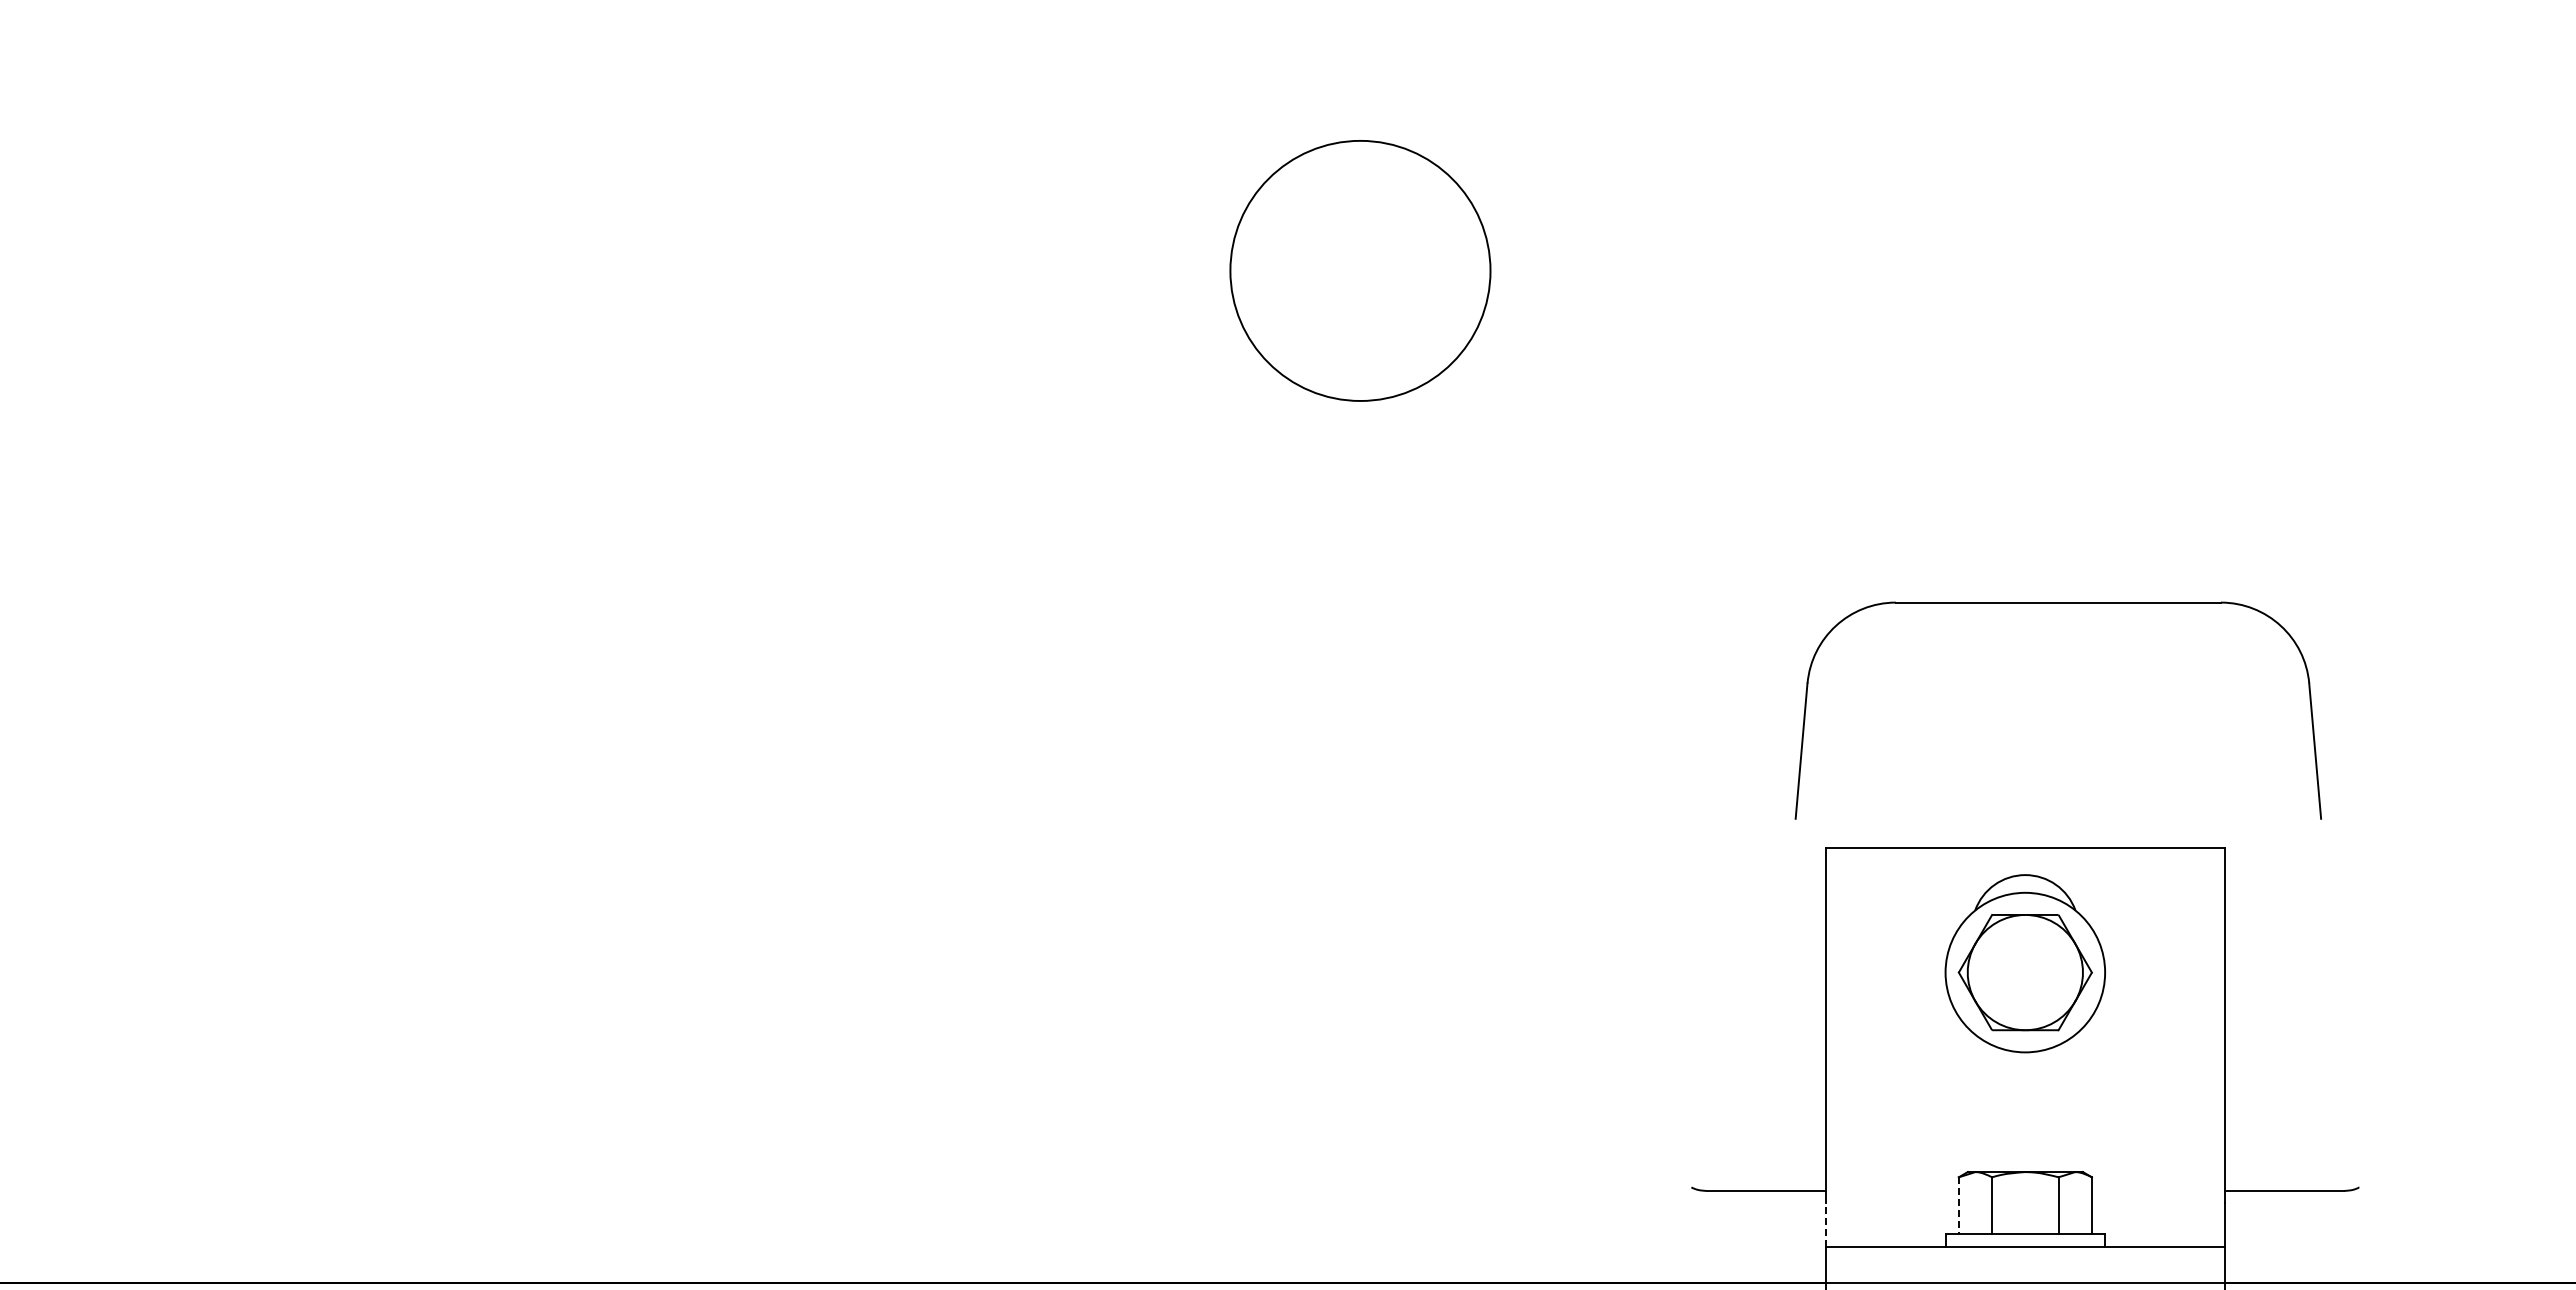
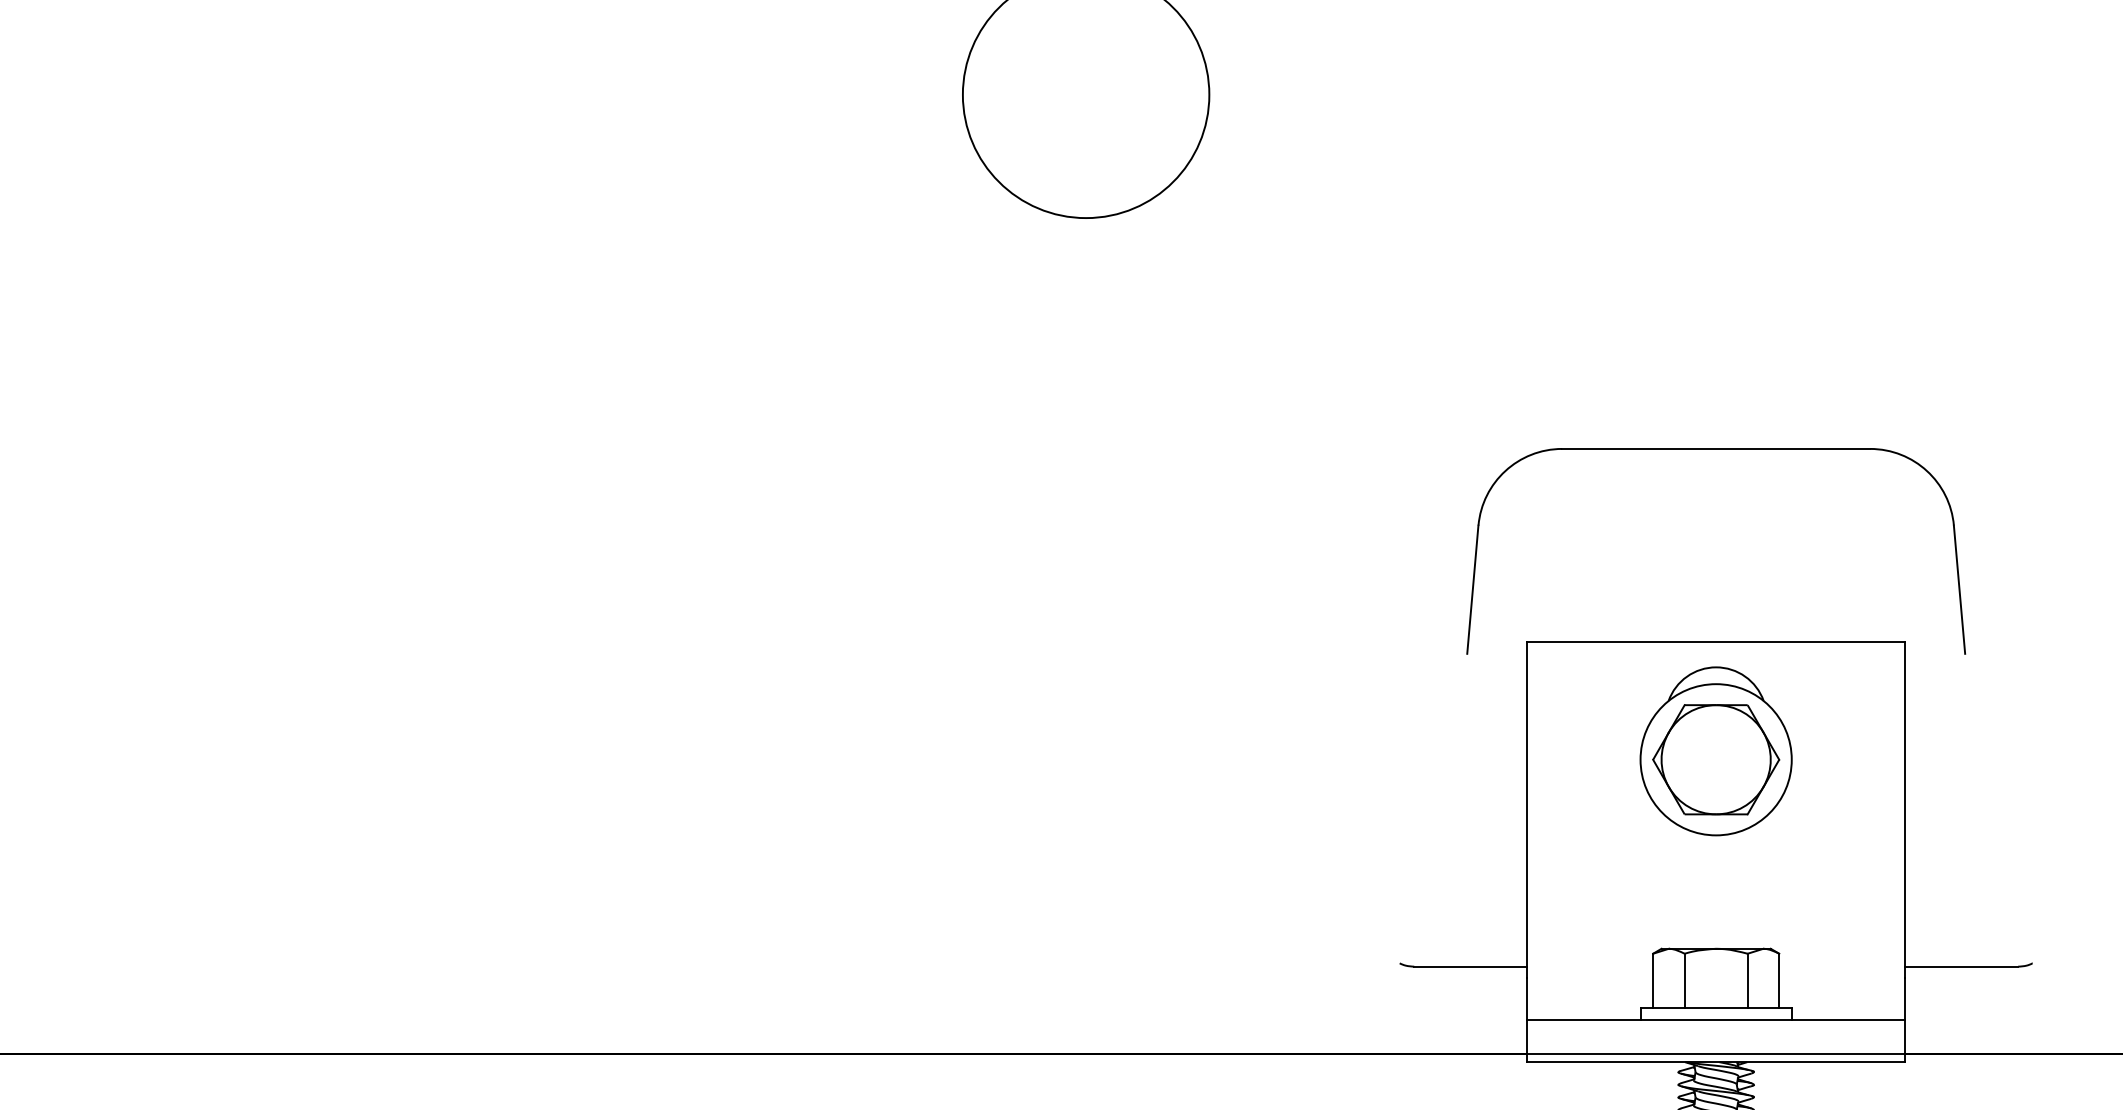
part: (2057, 603) -> (1715, 449), moved
line: (1958, 1206) -> (1652, 981), dashed -> solid
line: (1825, 1224) -> (1526, 998), dashed -> solid

